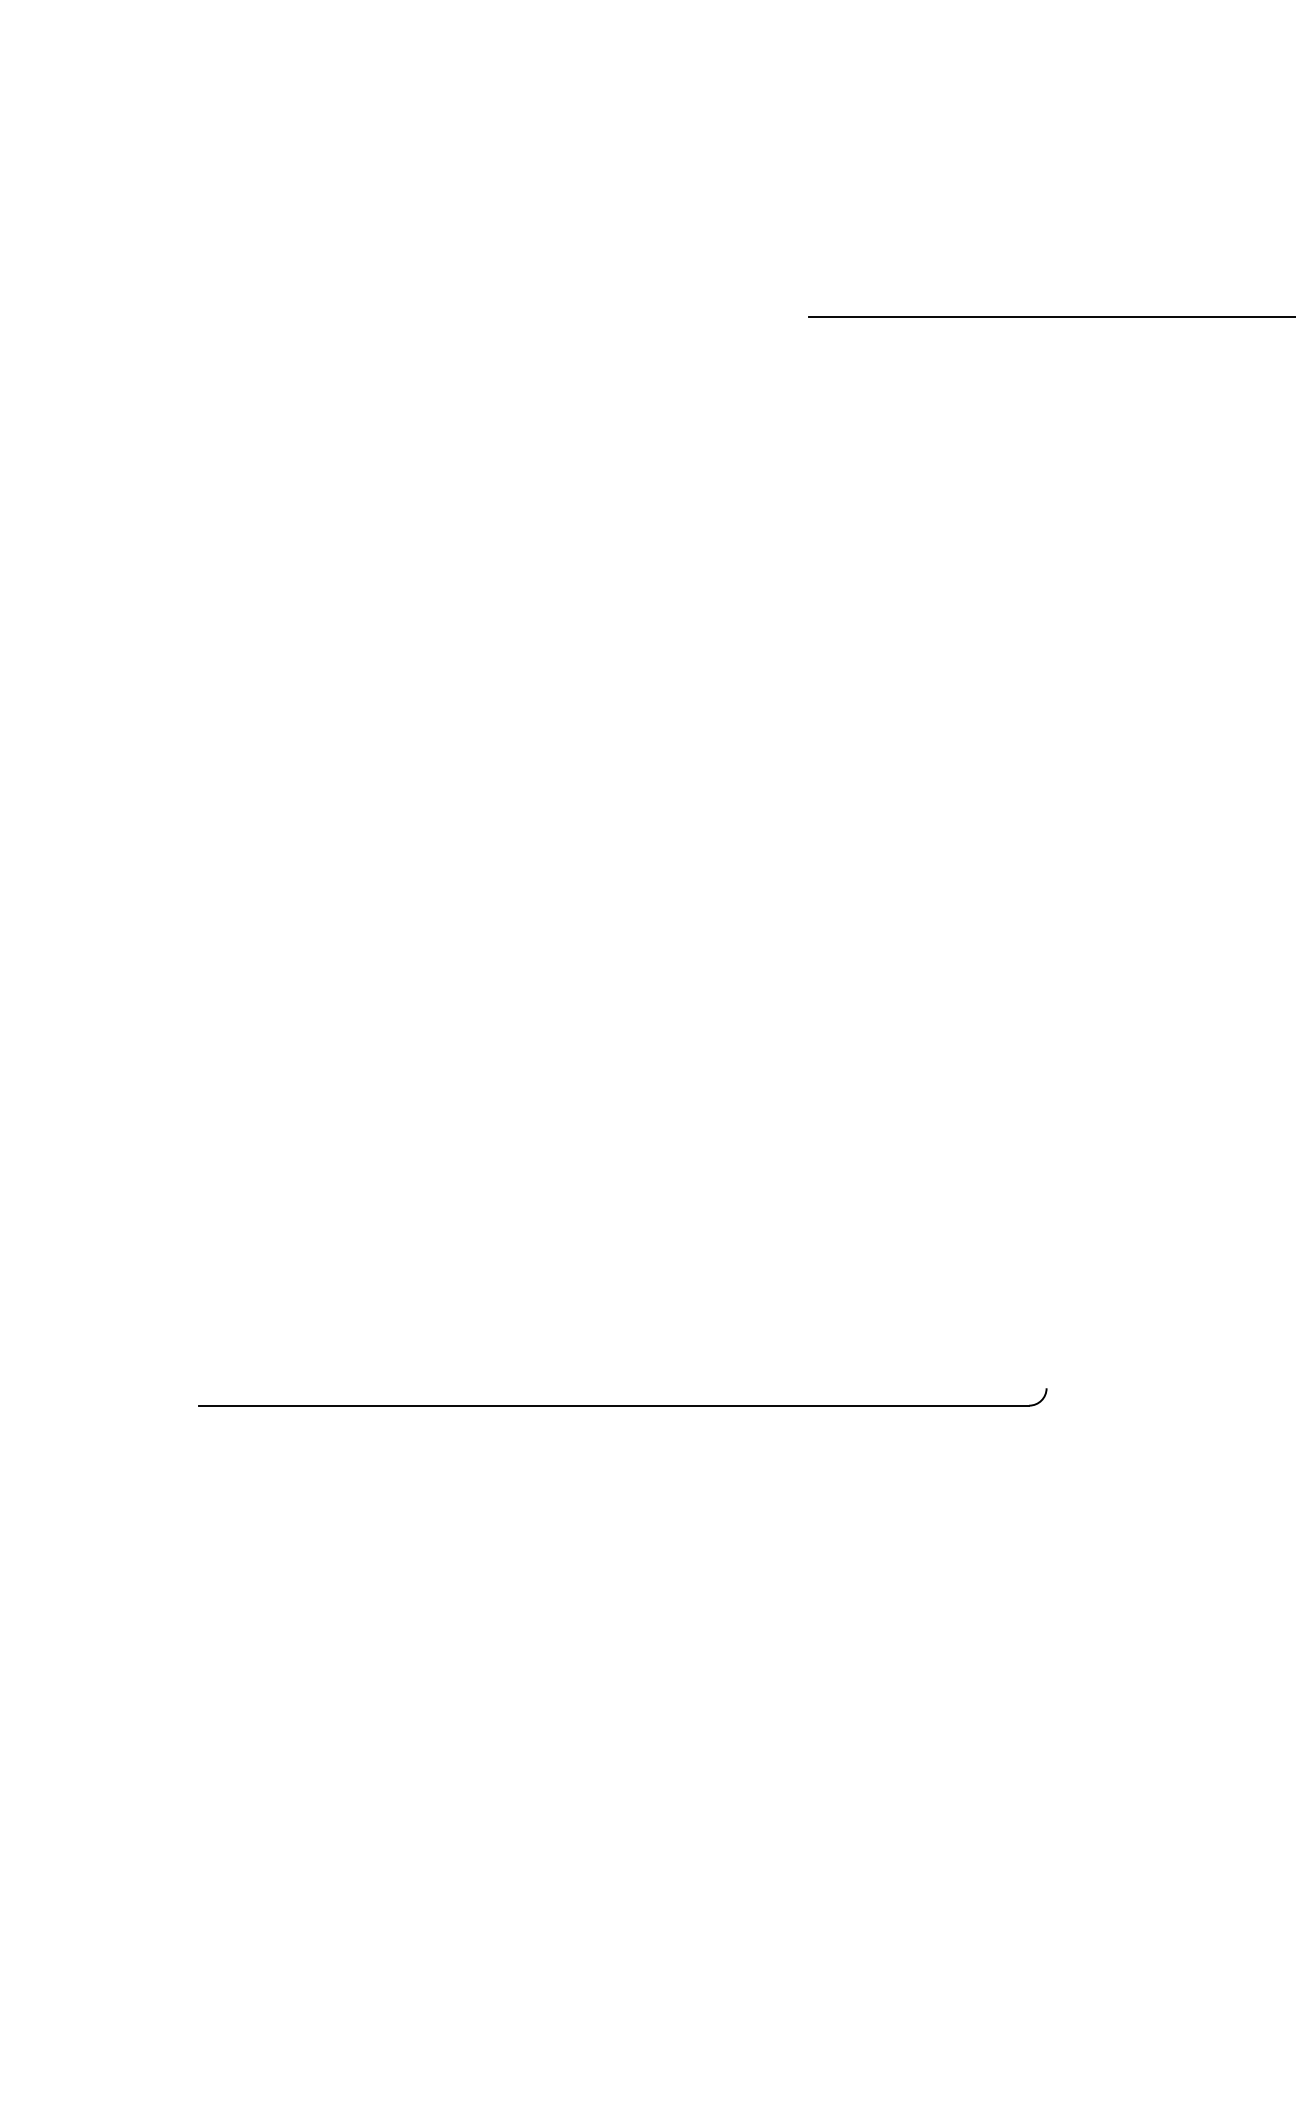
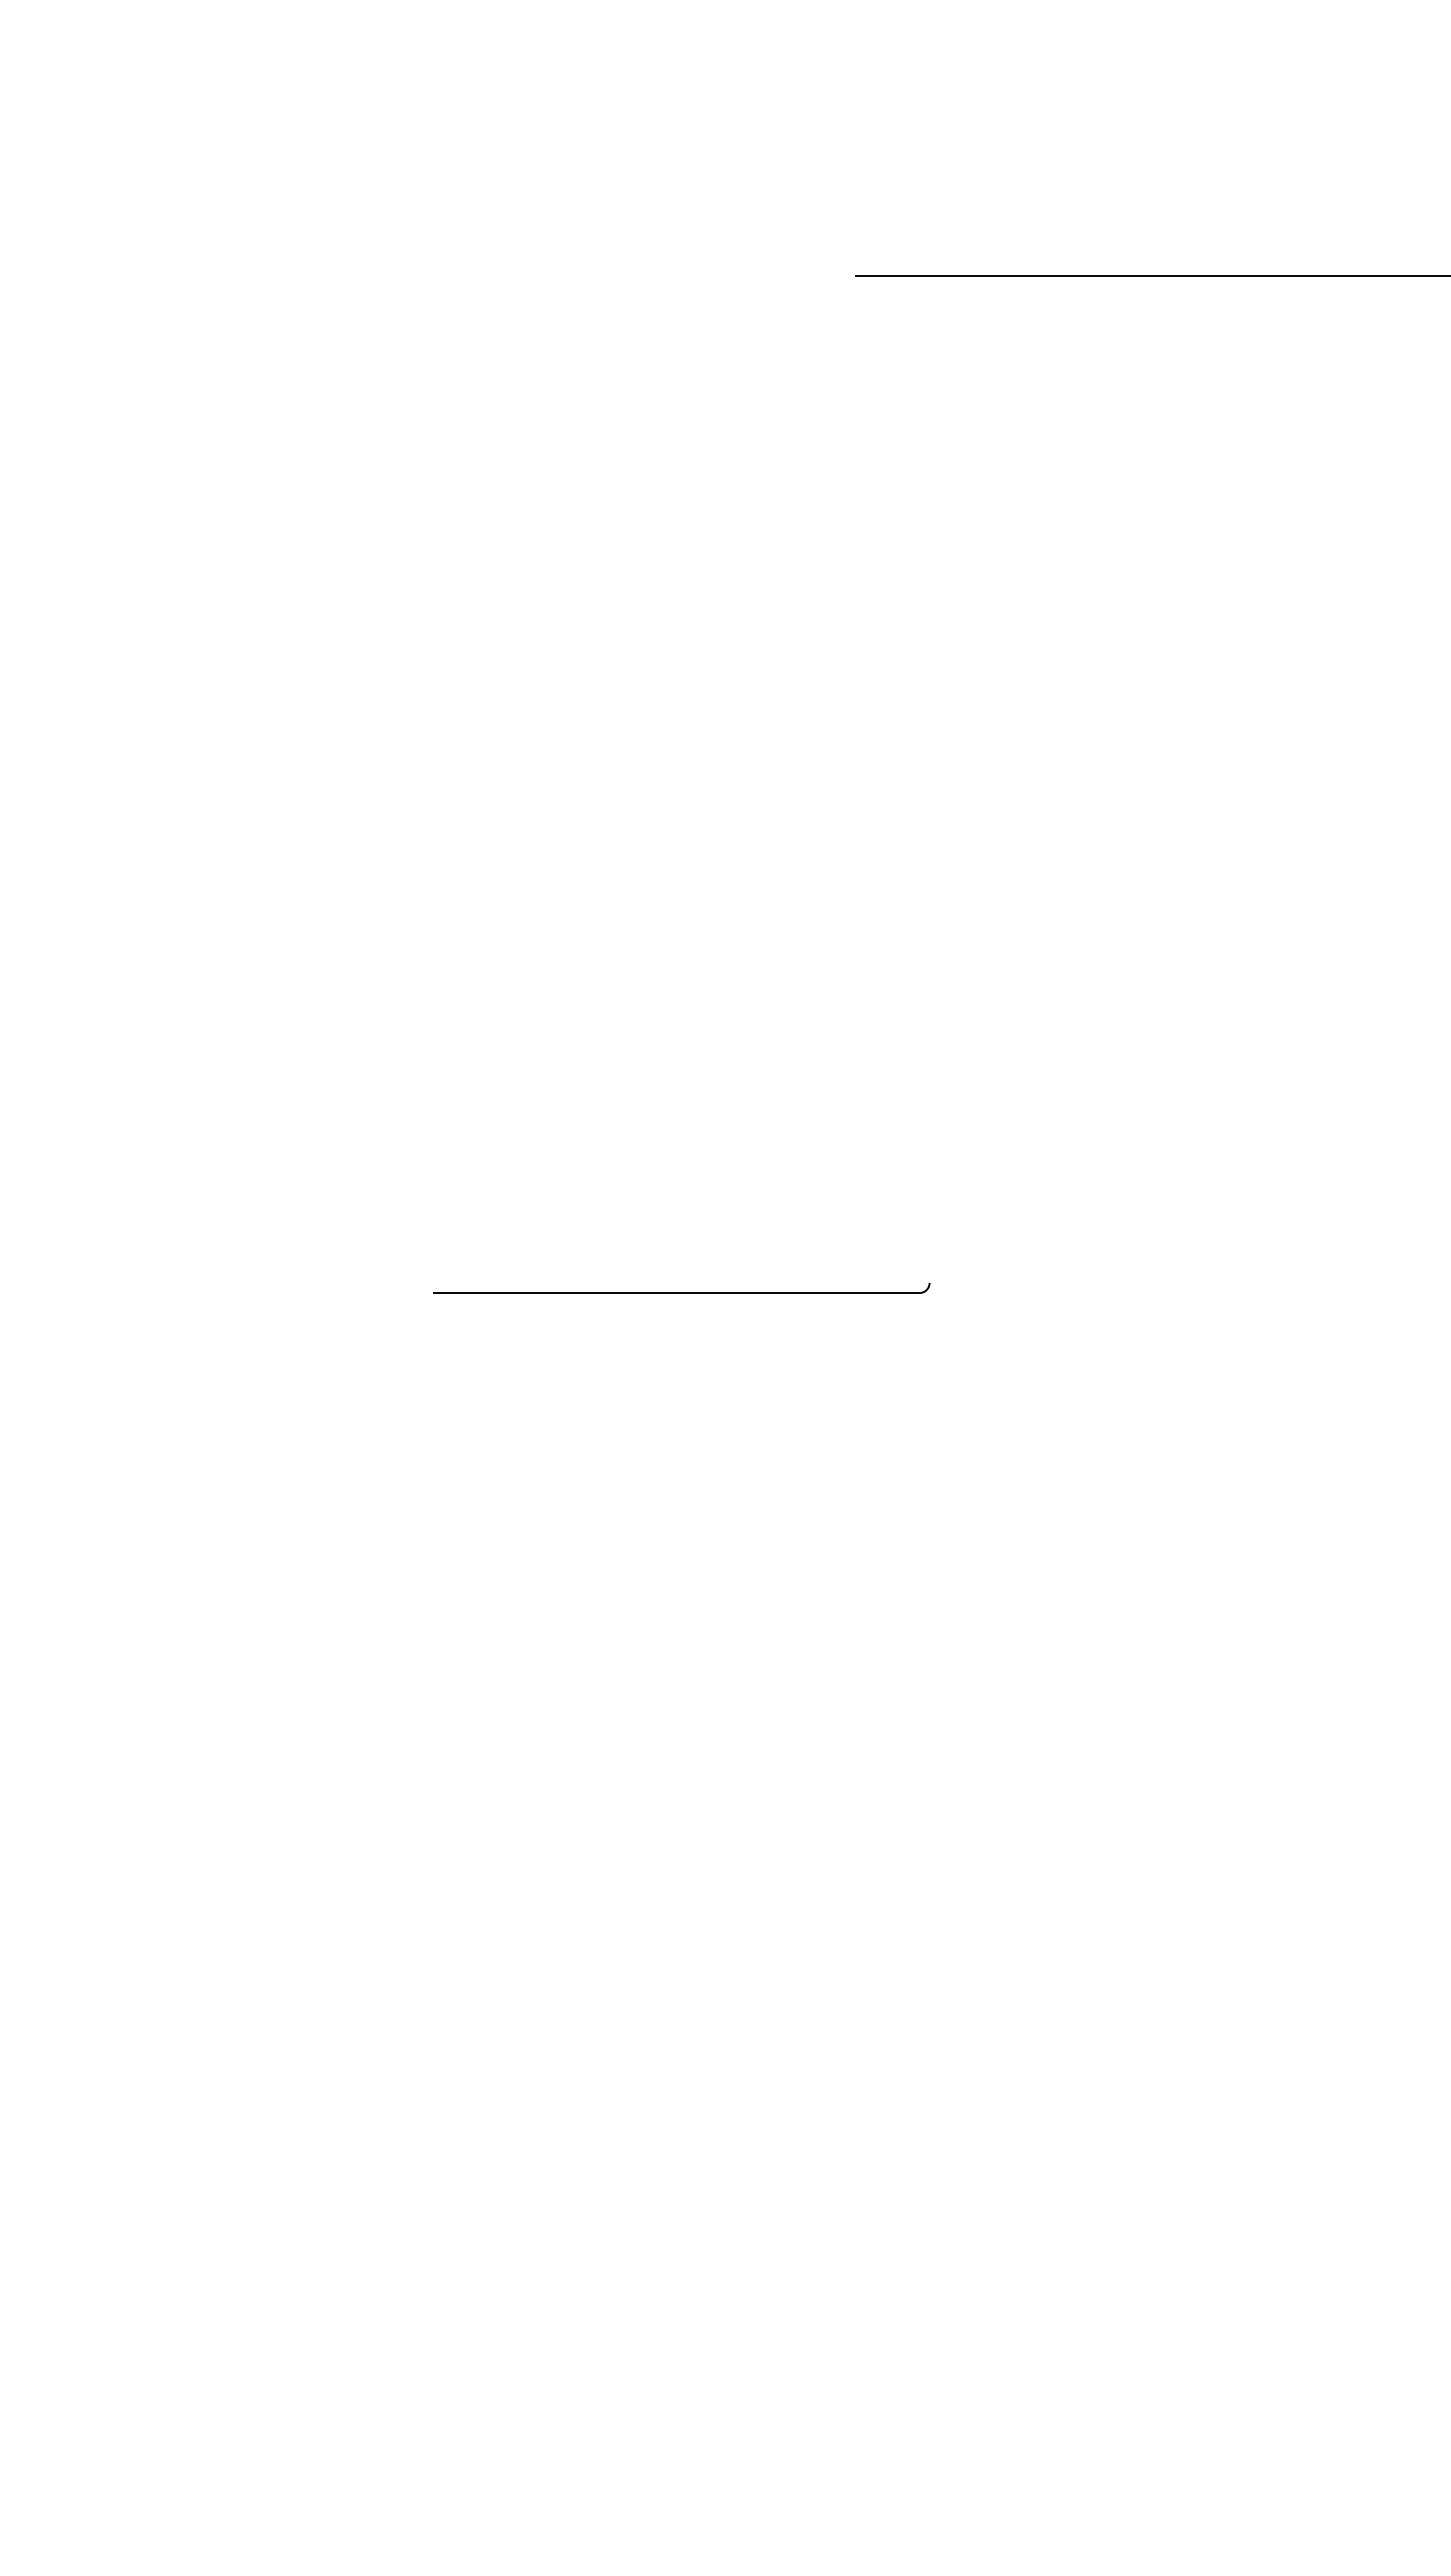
part: (622, 1397) -> (681, 1288), size x0.62

